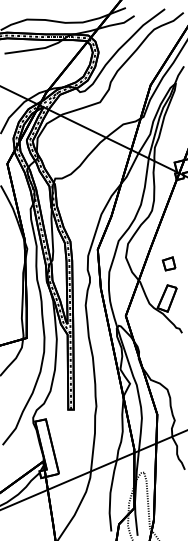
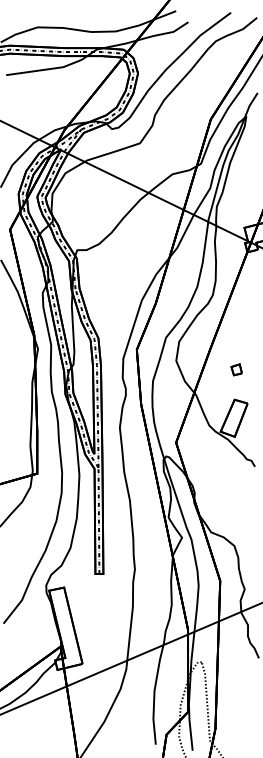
part: (168, 263) -> (235, 369), size x0.6

